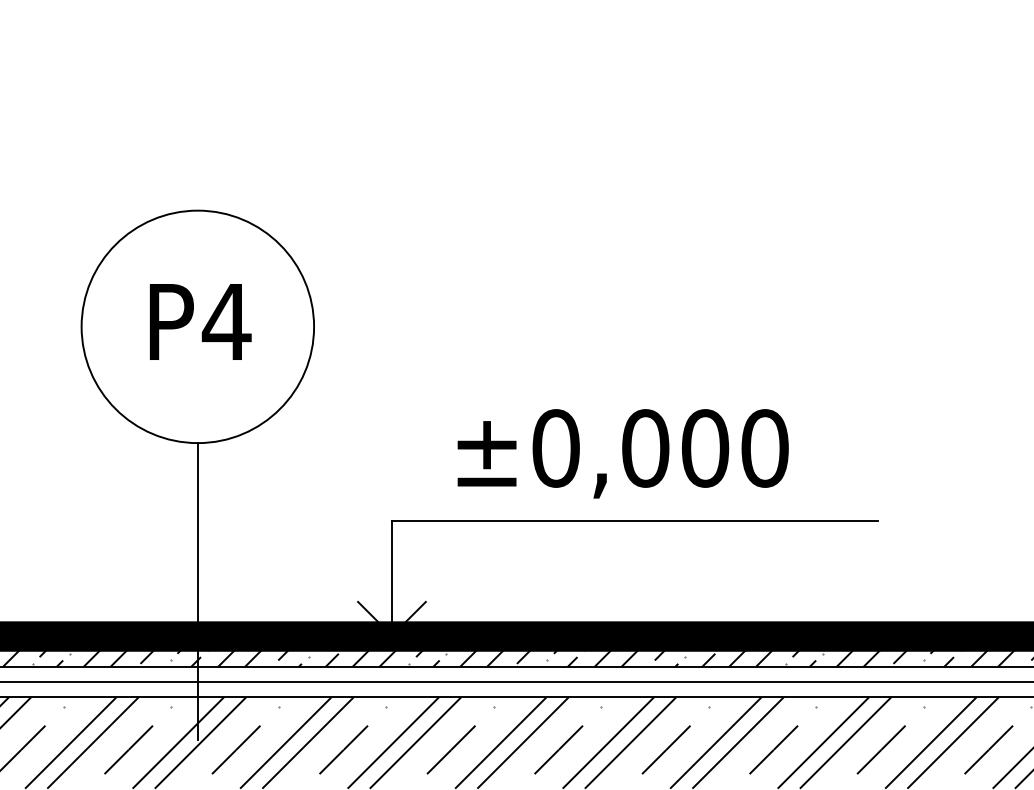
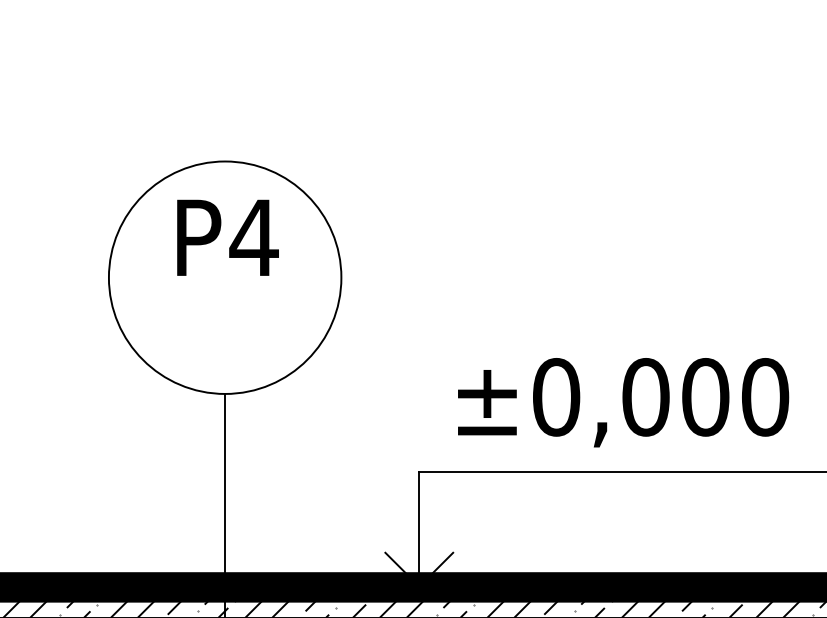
text: (200, 321) -> (227, 237), moved
text: (622, 453) -> (622, 402), moved

